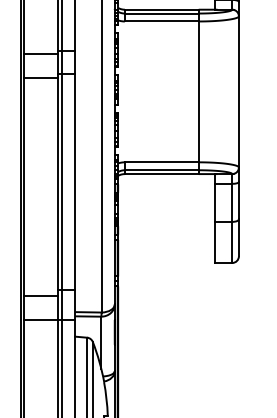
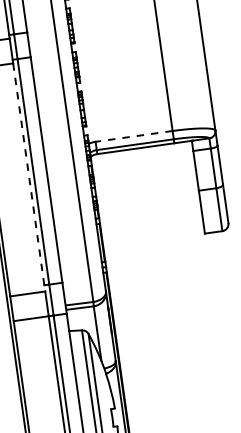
line: (161, 162) -> (133, 136), solid -> dashed
line: (57, 187) -> (29, 177), solid -> dashed

